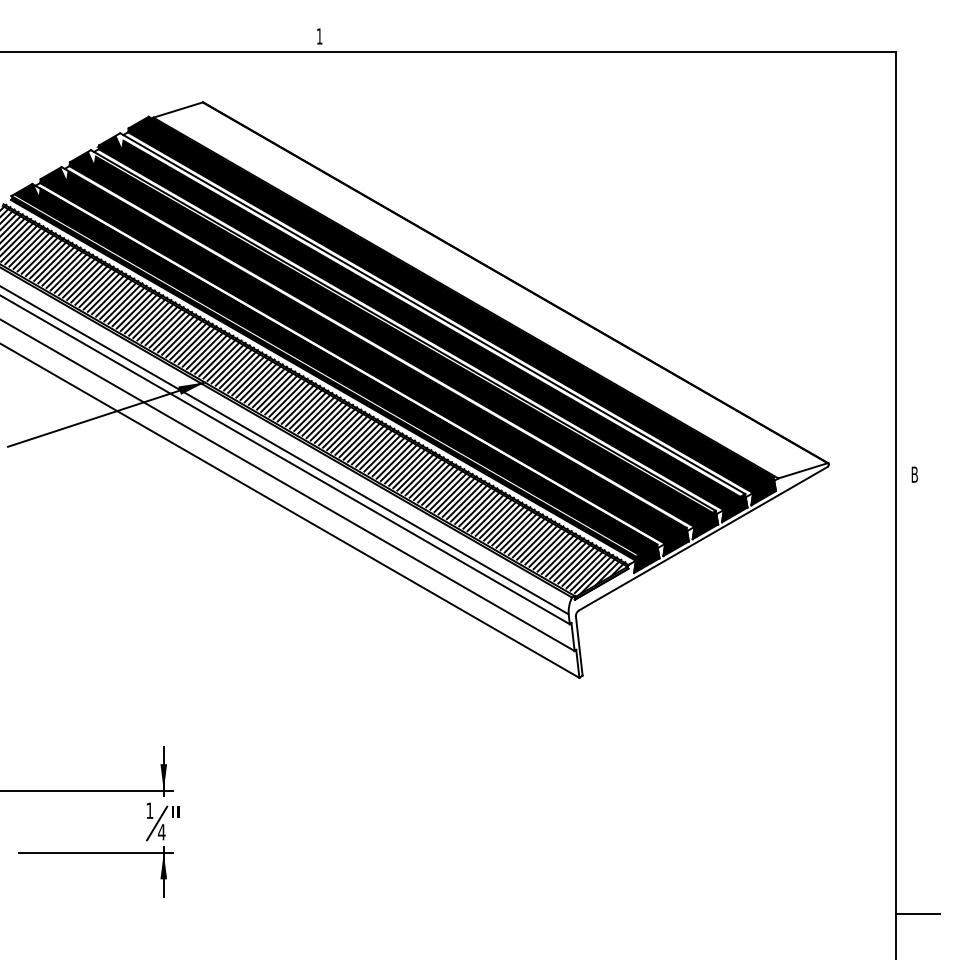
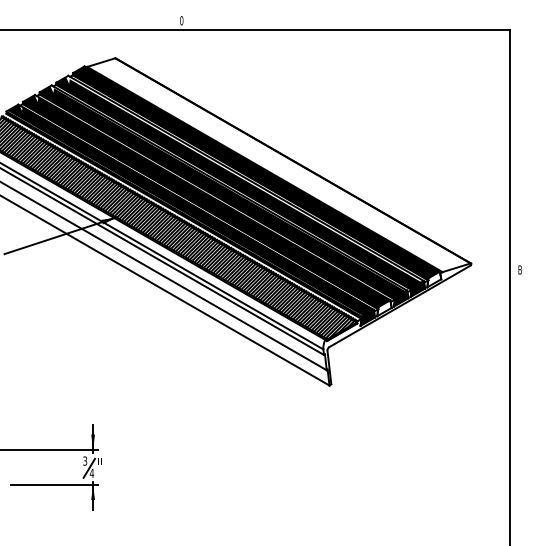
text: (319, 35) -> (181, 20), 1 -> 0
fill: (764, 491) -> (434, 279), removed
fill: (676, 542) -> (384, 308), removed
text: (150, 809) -> (85, 460), 1 -> 3
line: (917, 913) -> (521, 519), removed

